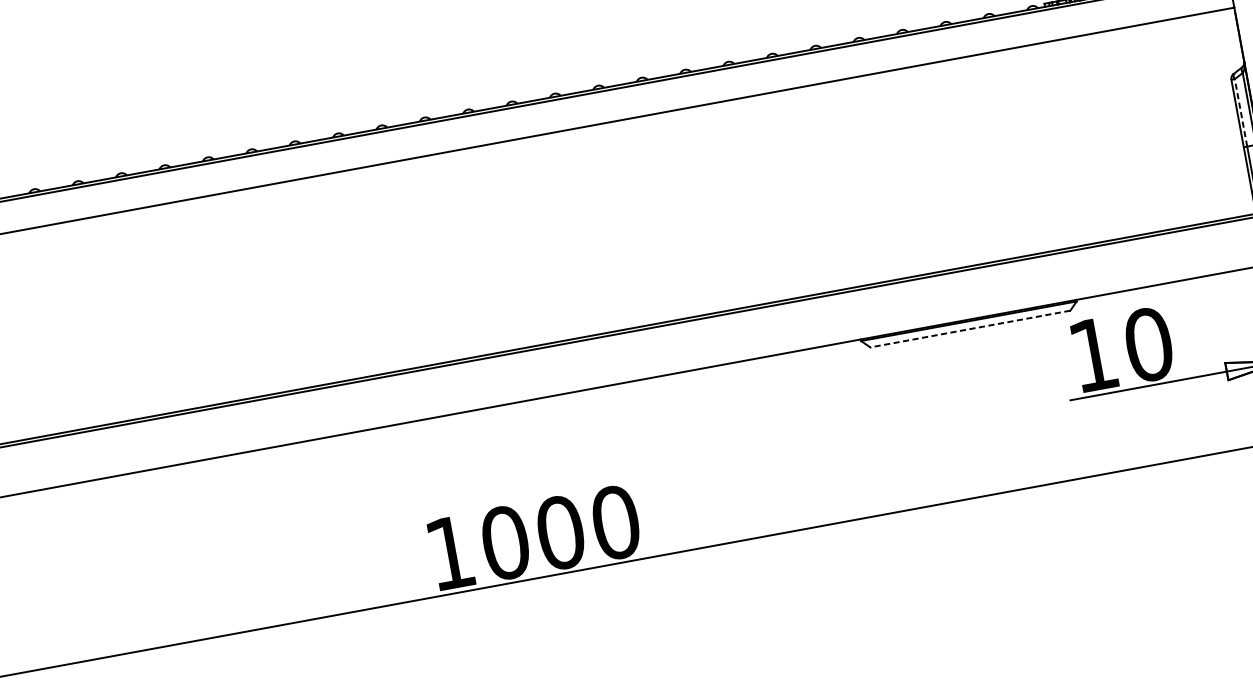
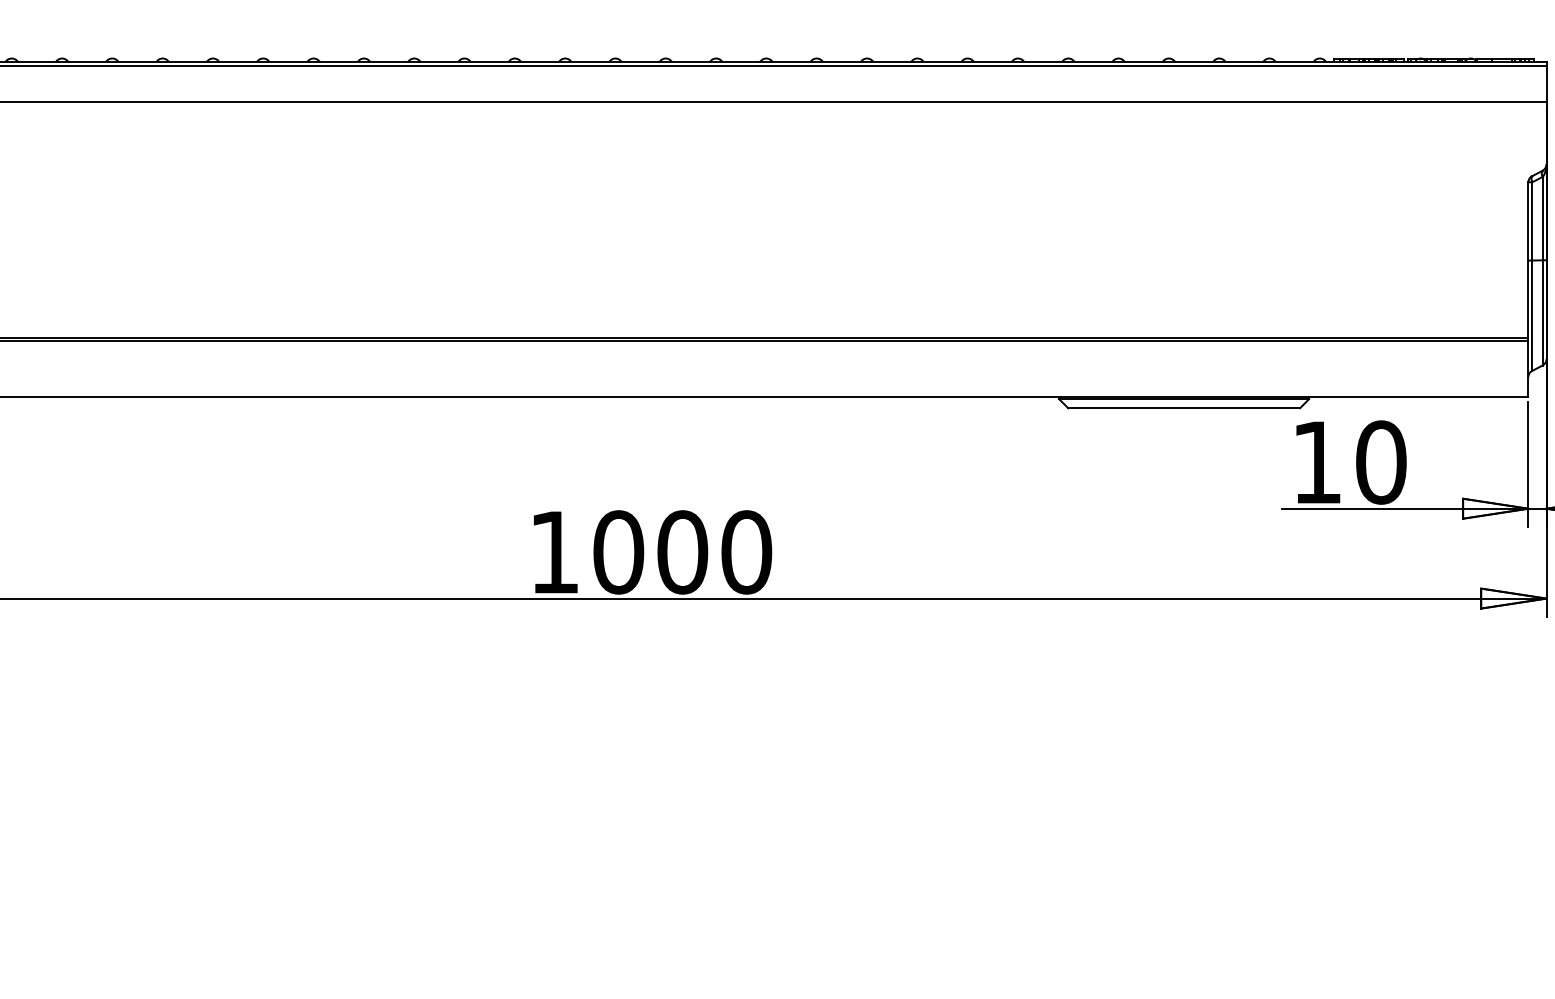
line: (1241, 112) -> (1532, 220), dashed -> solid
line: (970, 329) -> (1184, 408), dashed -> solid

